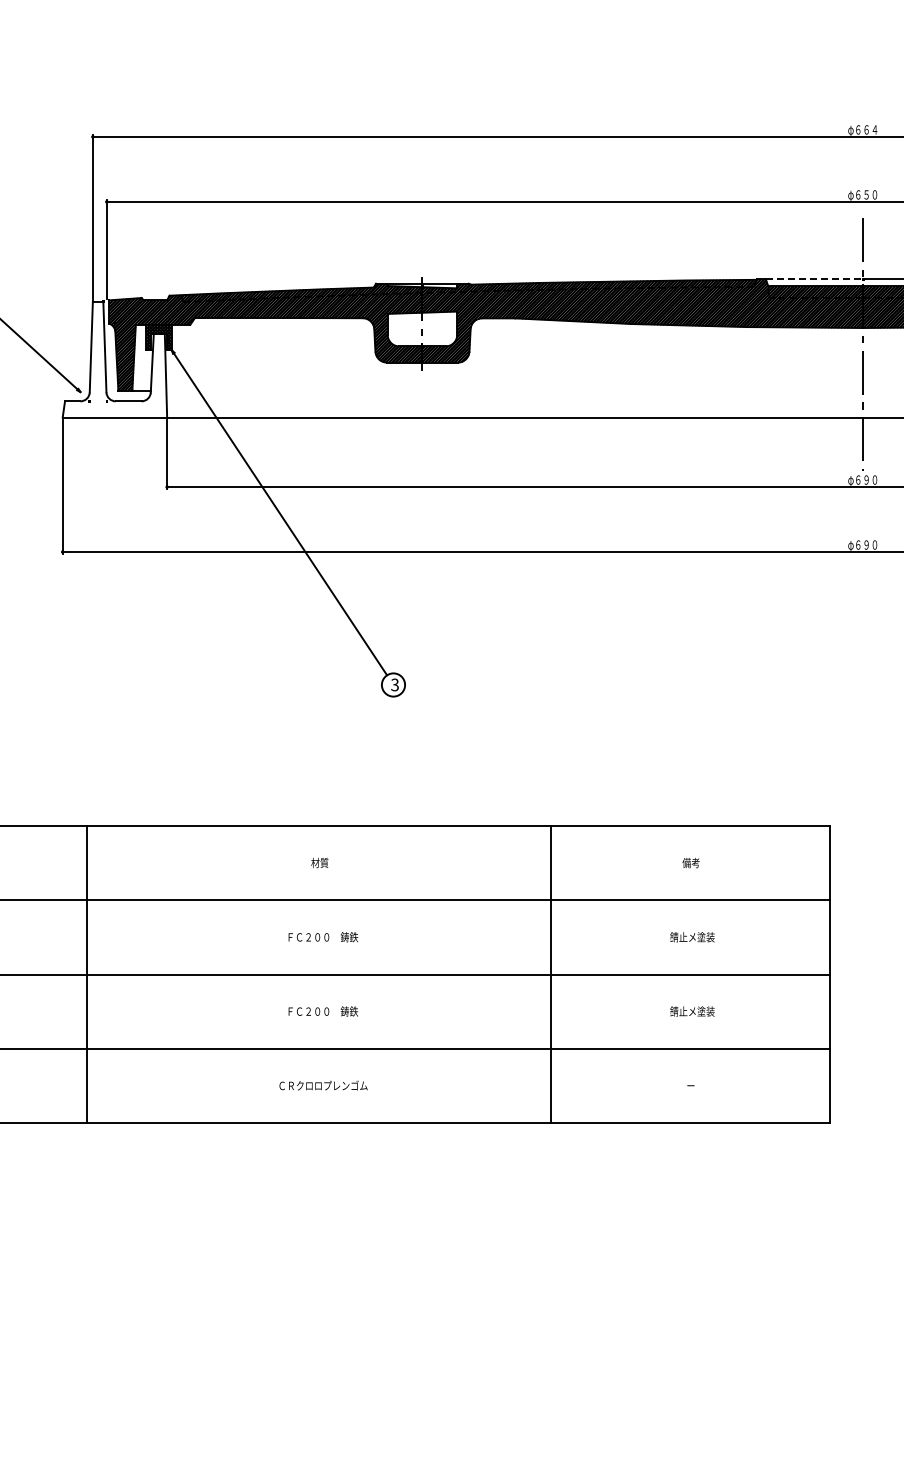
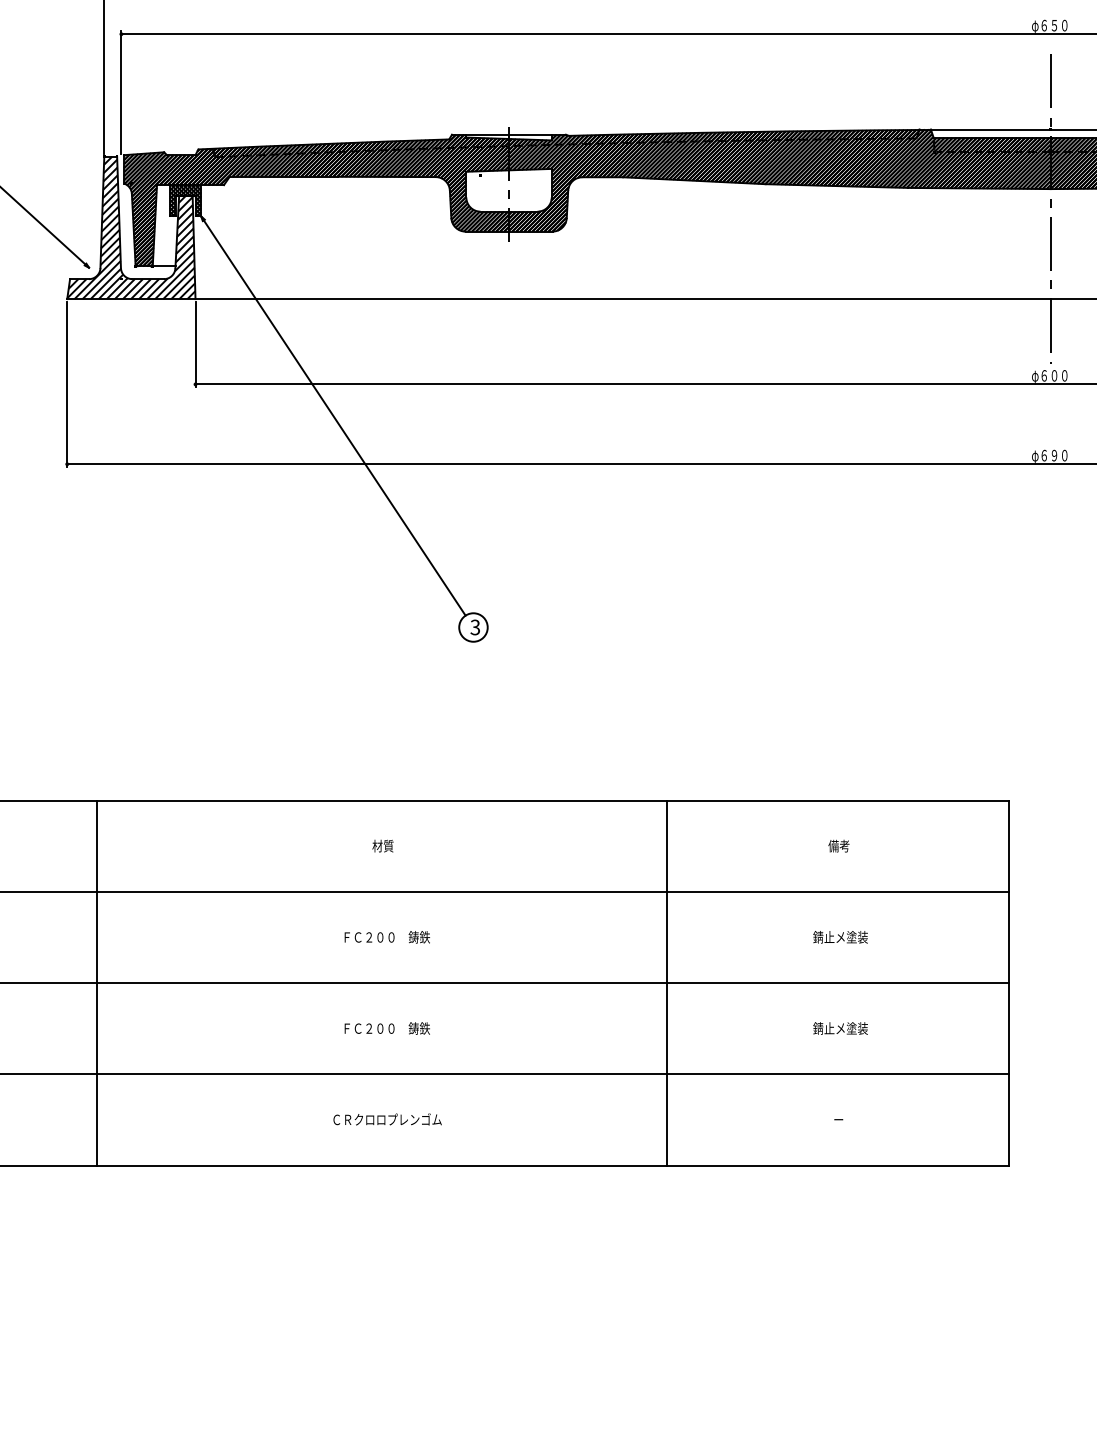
line: (814, 279) -> (990, 129), dashed -> solid
hatch: (114, 359) -> (130, 227), added
text: (866, 479) -> (1054, 375), φ６９０ -> φ６００

